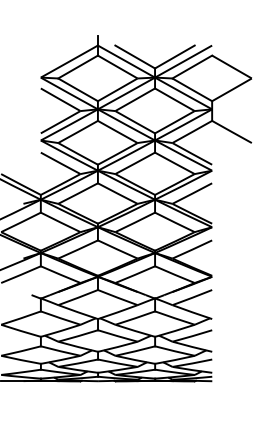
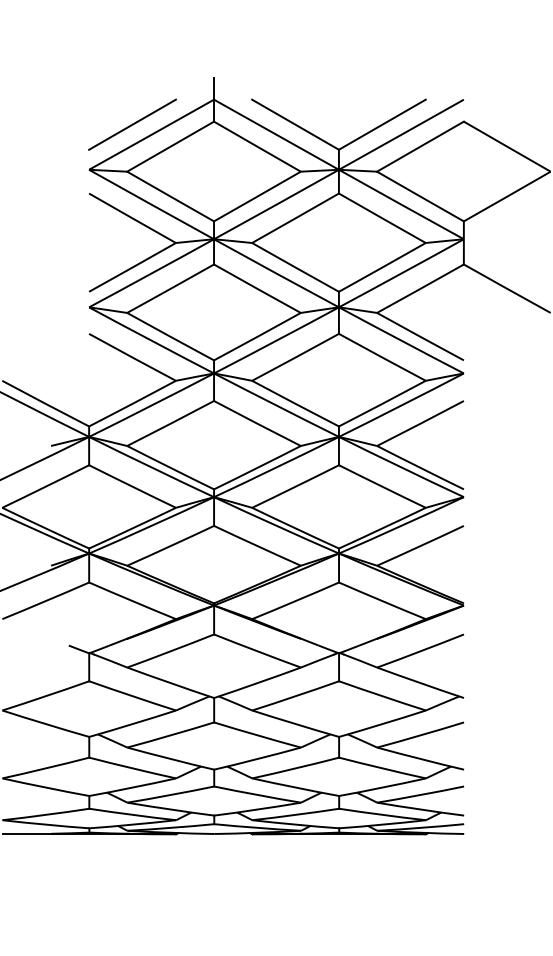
line: (60, 56) -> (132, 123), added

